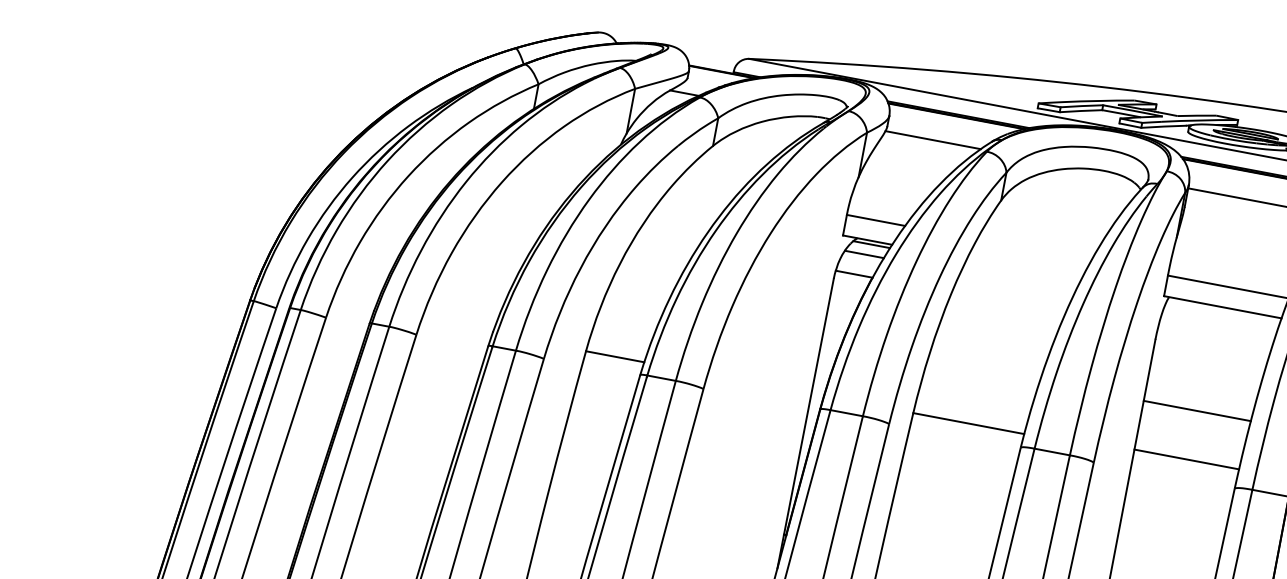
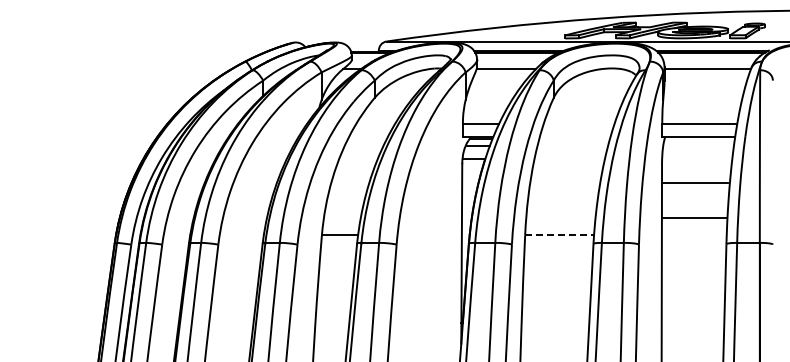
line: (1196, 410) -> (694, 182), moved
line: (970, 424) -> (560, 235), solid -> dashed
line: (1185, 459) -> (693, 218), moved

